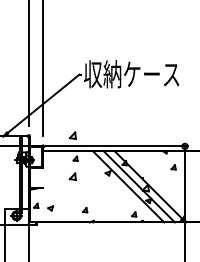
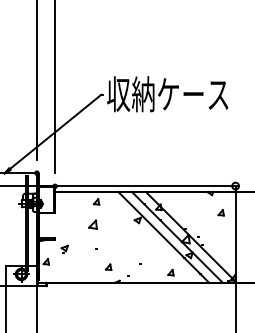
part: (72, 135) -> (92, 172), removed
part: (50, 208) -> (64, 248), moved

